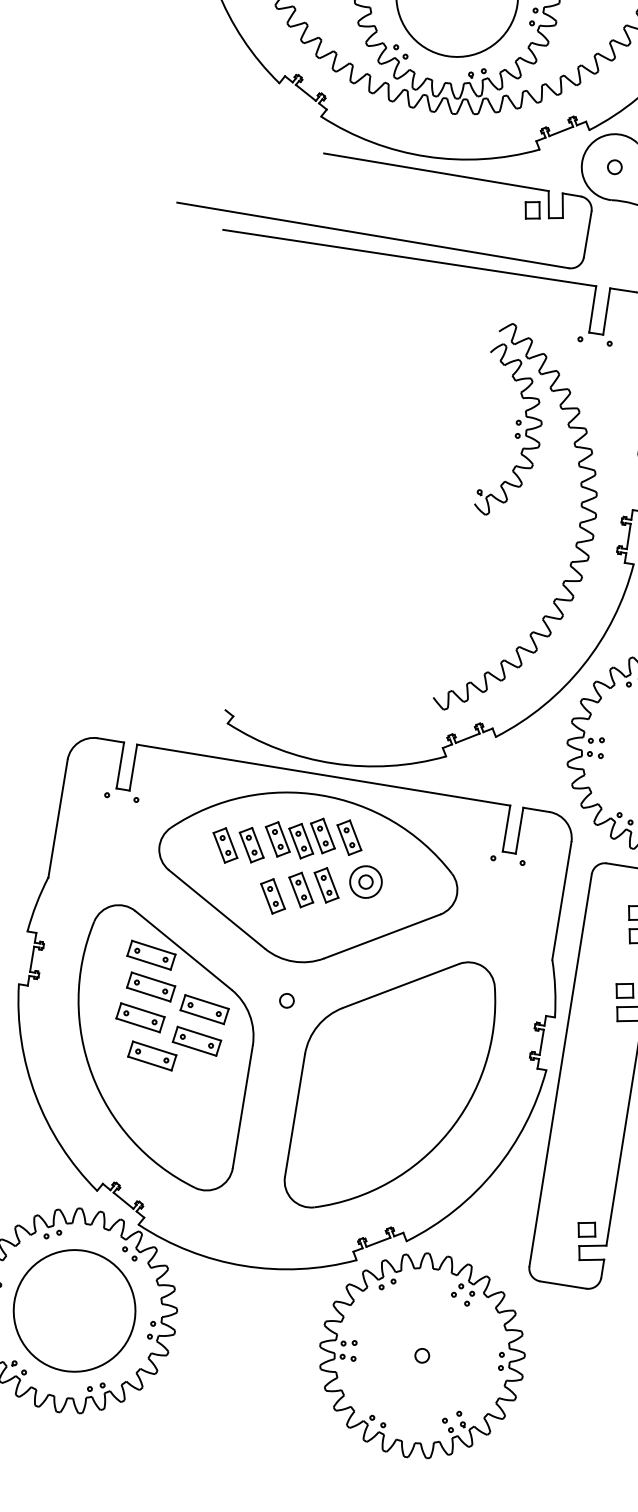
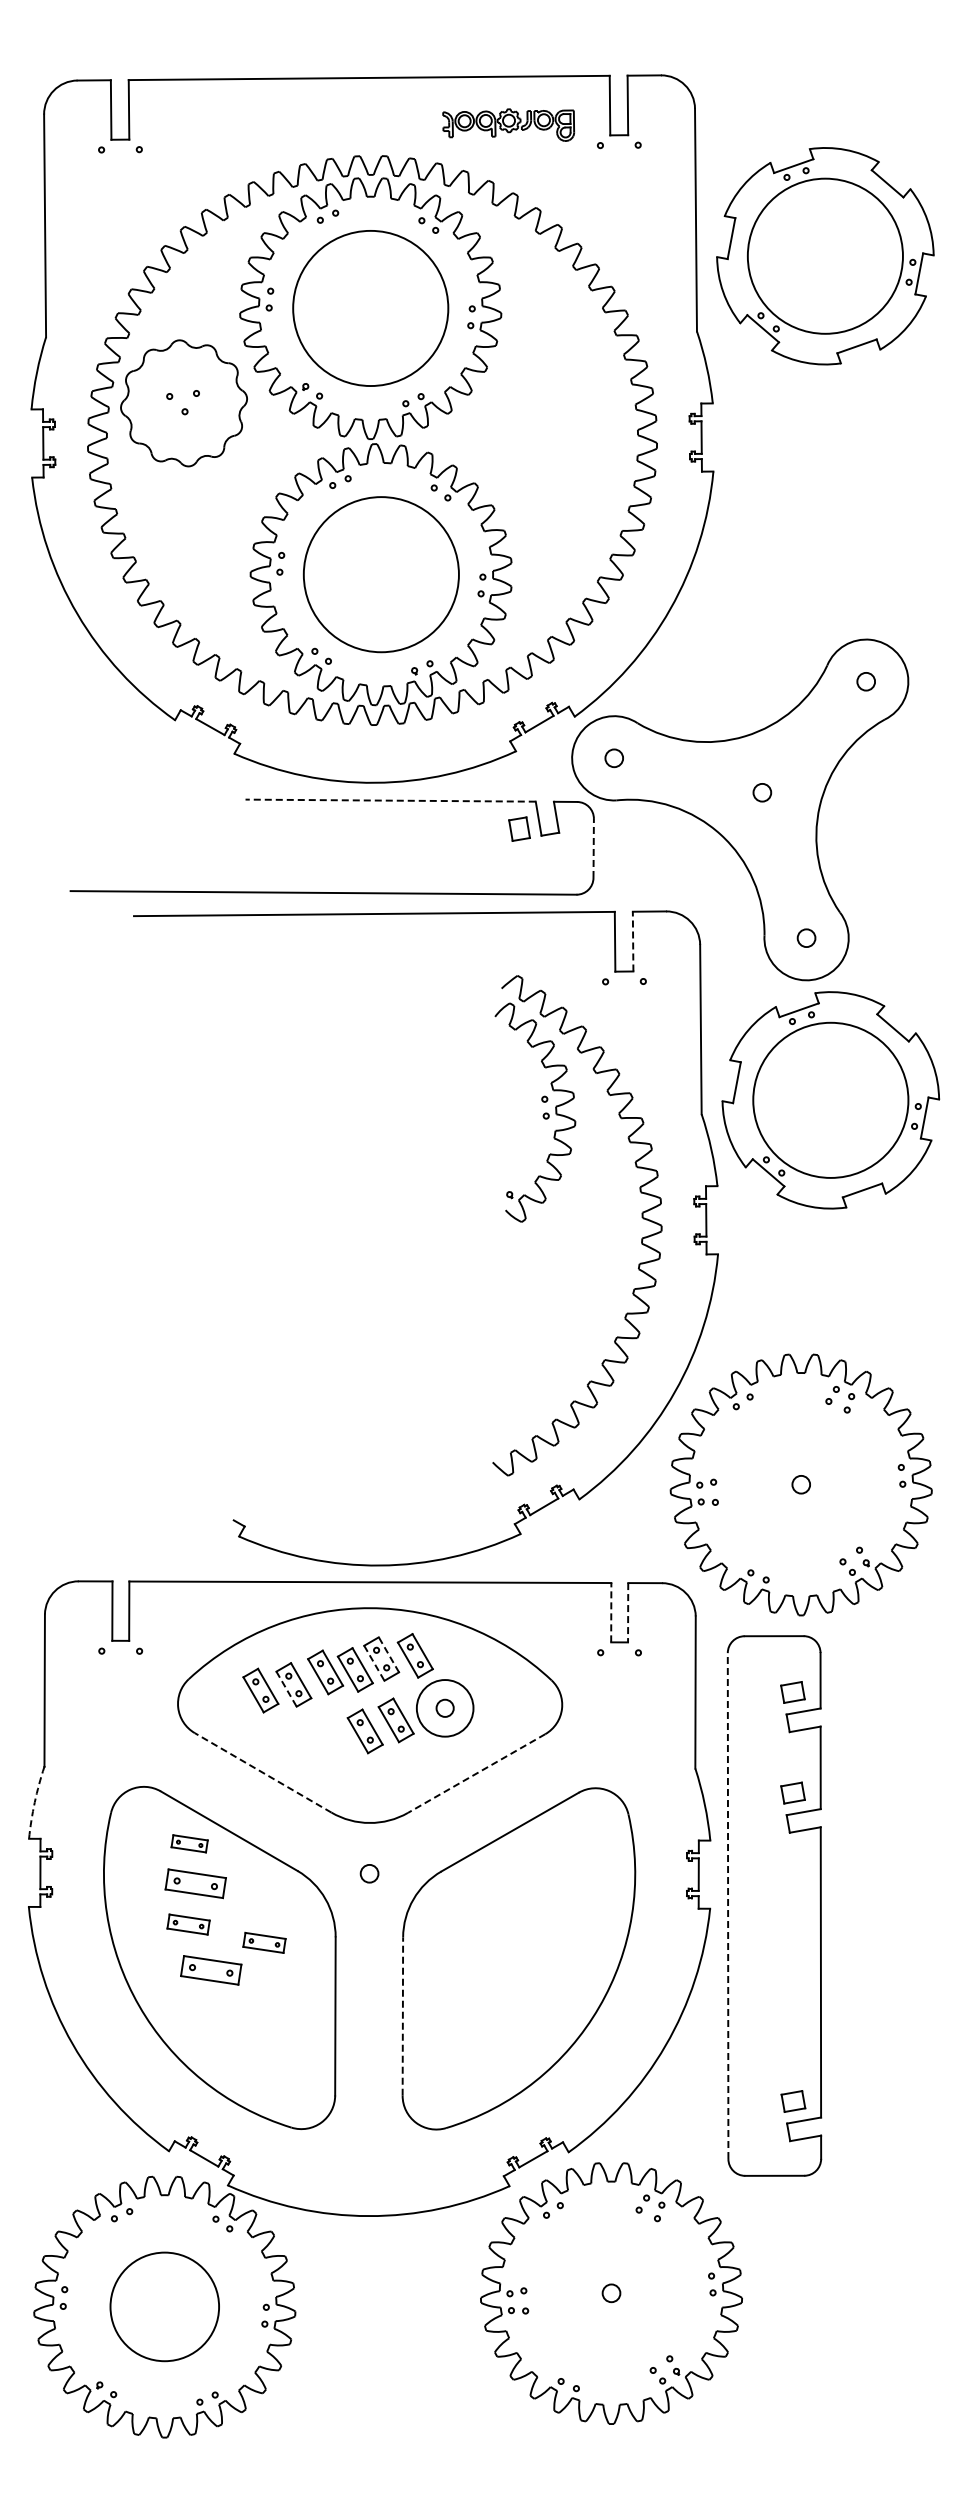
line: (436, 172) -> (390, 800), solid -> dashed
line: (587, 234) -> (593, 848), solid -> dashed
line: (607, 311) -> (633, 941), solid -> dashed
line: (506, 828) -> (611, 1612), solid -> dashed
line: (519, 830) -> (628, 1612), solid -> dashed
line: (328, 833) -> (388, 1654), solid -> dashed
line: (316, 838) -> (374, 1663), solid -> dashed
line: (245, 847) -> (286, 1689), solid -> dashed
circle: (365, 882) -> (444, 1708), size x1.4
part: (272, 895) -> (330, 1744), removed
arc: (36, 904) -> (34, 1802), solid -> dashed
line: (216, 909) -> (262, 1772), solid -> dashed
line: (382, 936) -> (476, 1773), solid -> dashed
part: (151, 955) -> (189, 1843), size x0.6
part: (204, 1009) -> (267, 1901), removed
part: (140, 1017) -> (188, 1924), size x0.7
part: (197, 1041) -> (264, 1942), size x0.7
line: (560, 1070) -> (728, 1906), solid -> dashed
line: (294, 1115) -> (402, 2016), solid -> dashed
circle: (74, 1310) -> (164, 2306), size x0.7

